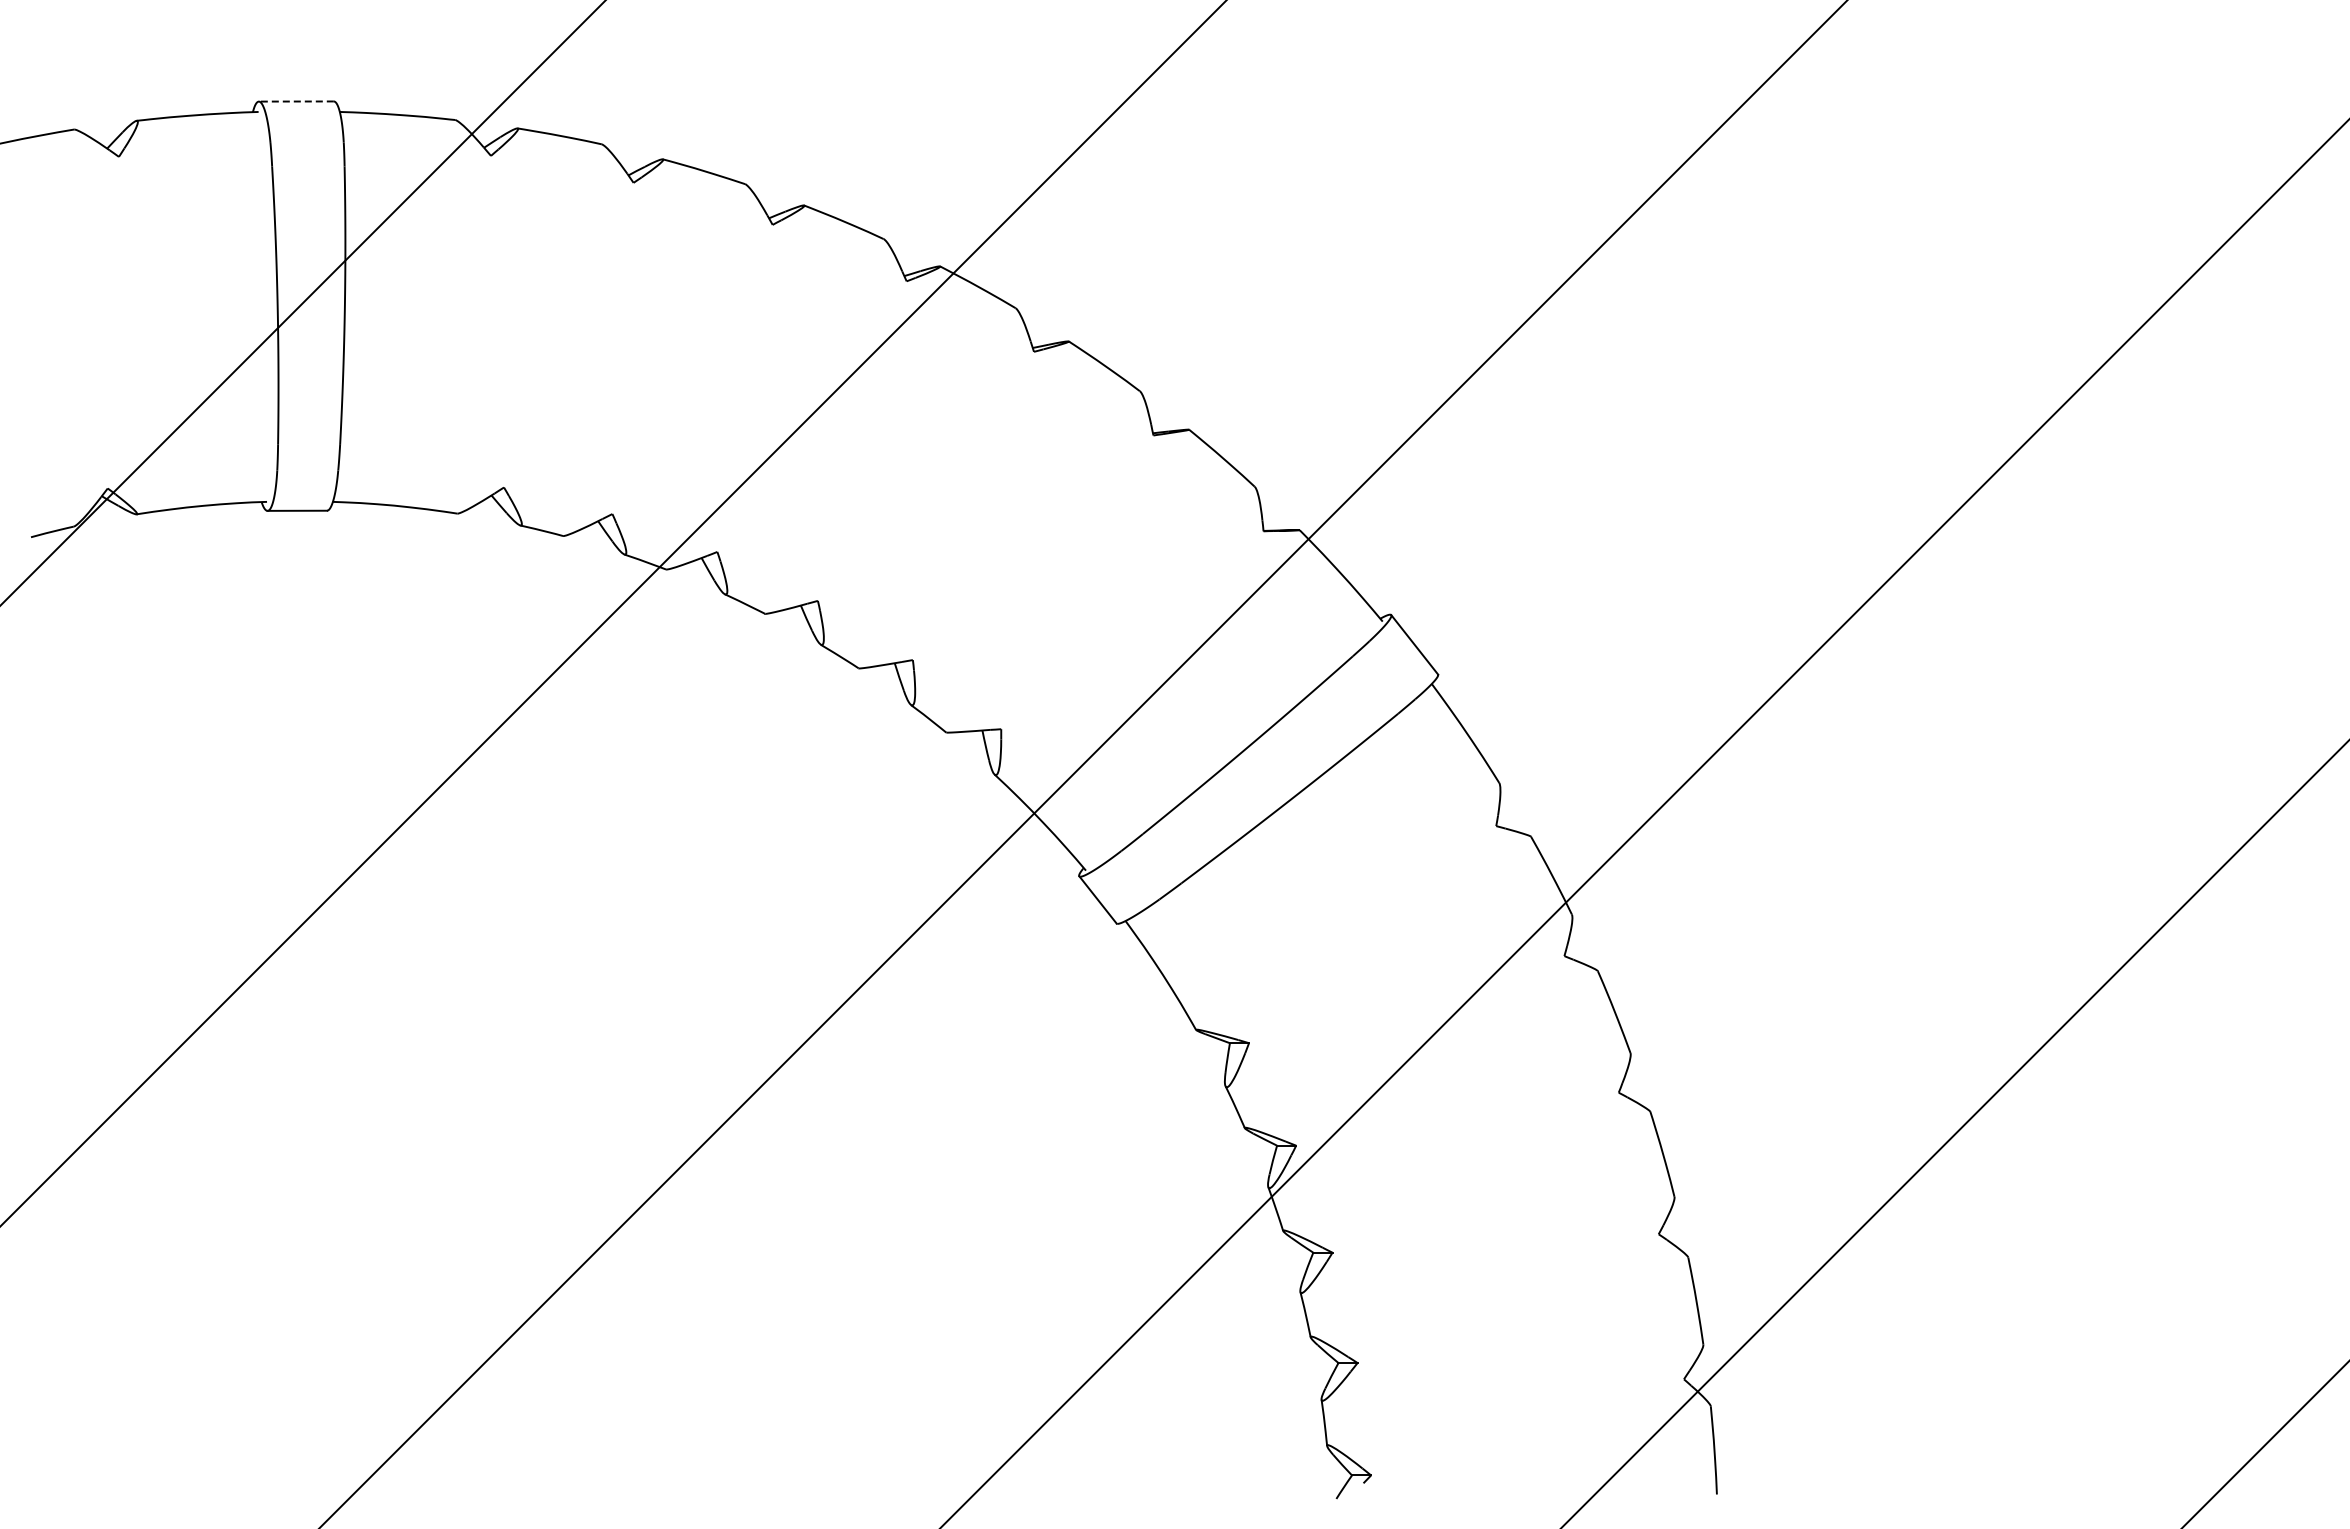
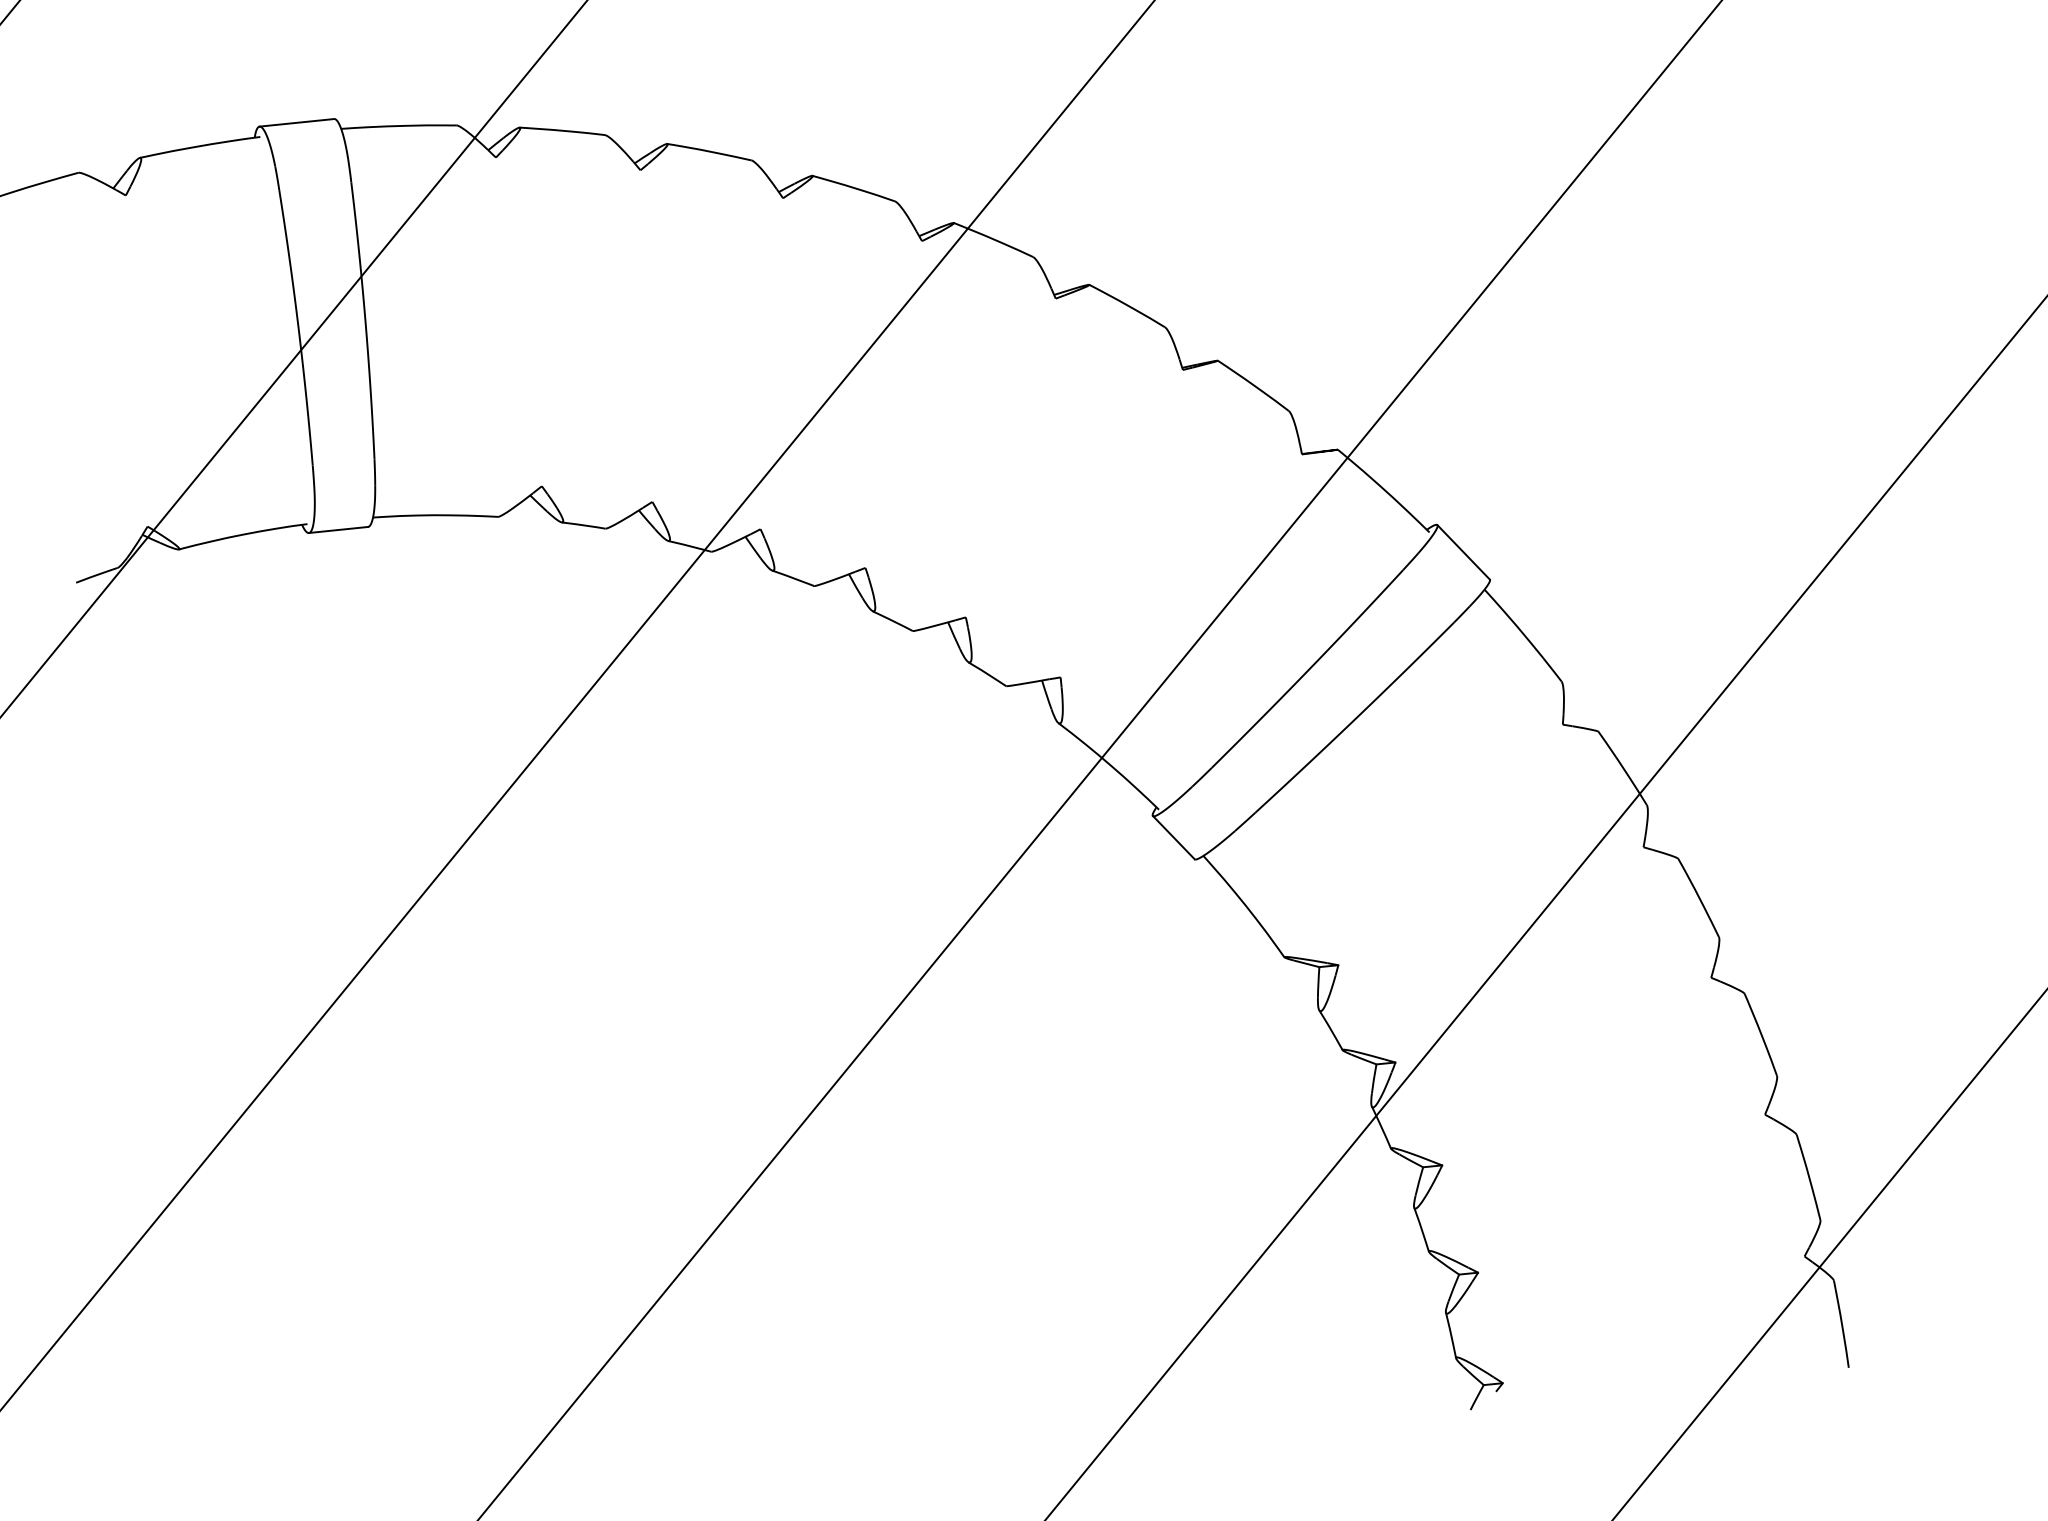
line: (295, 101) -> (296, 122), dashed -> solid

